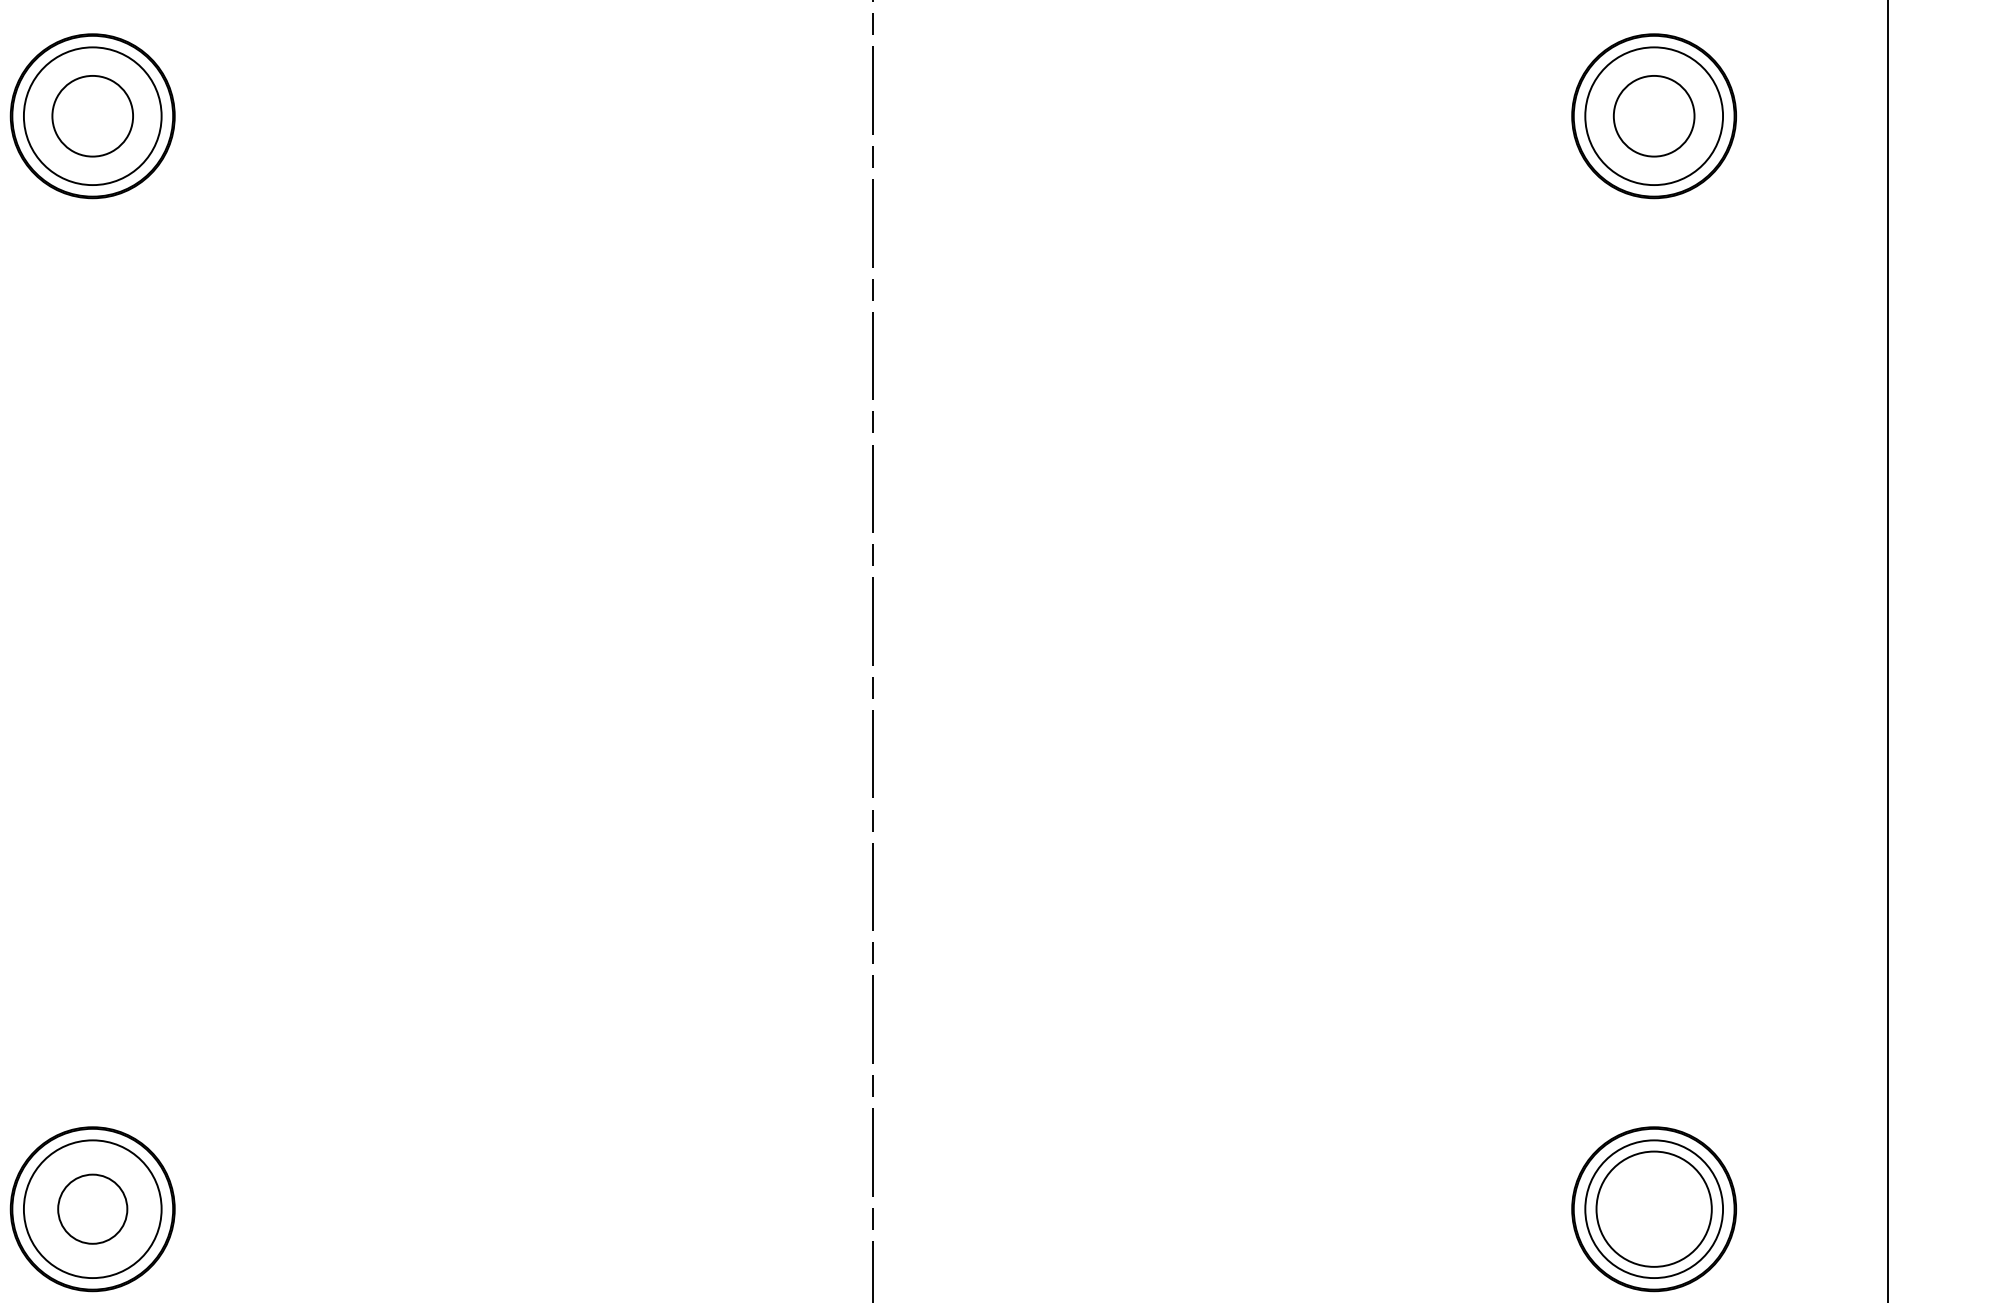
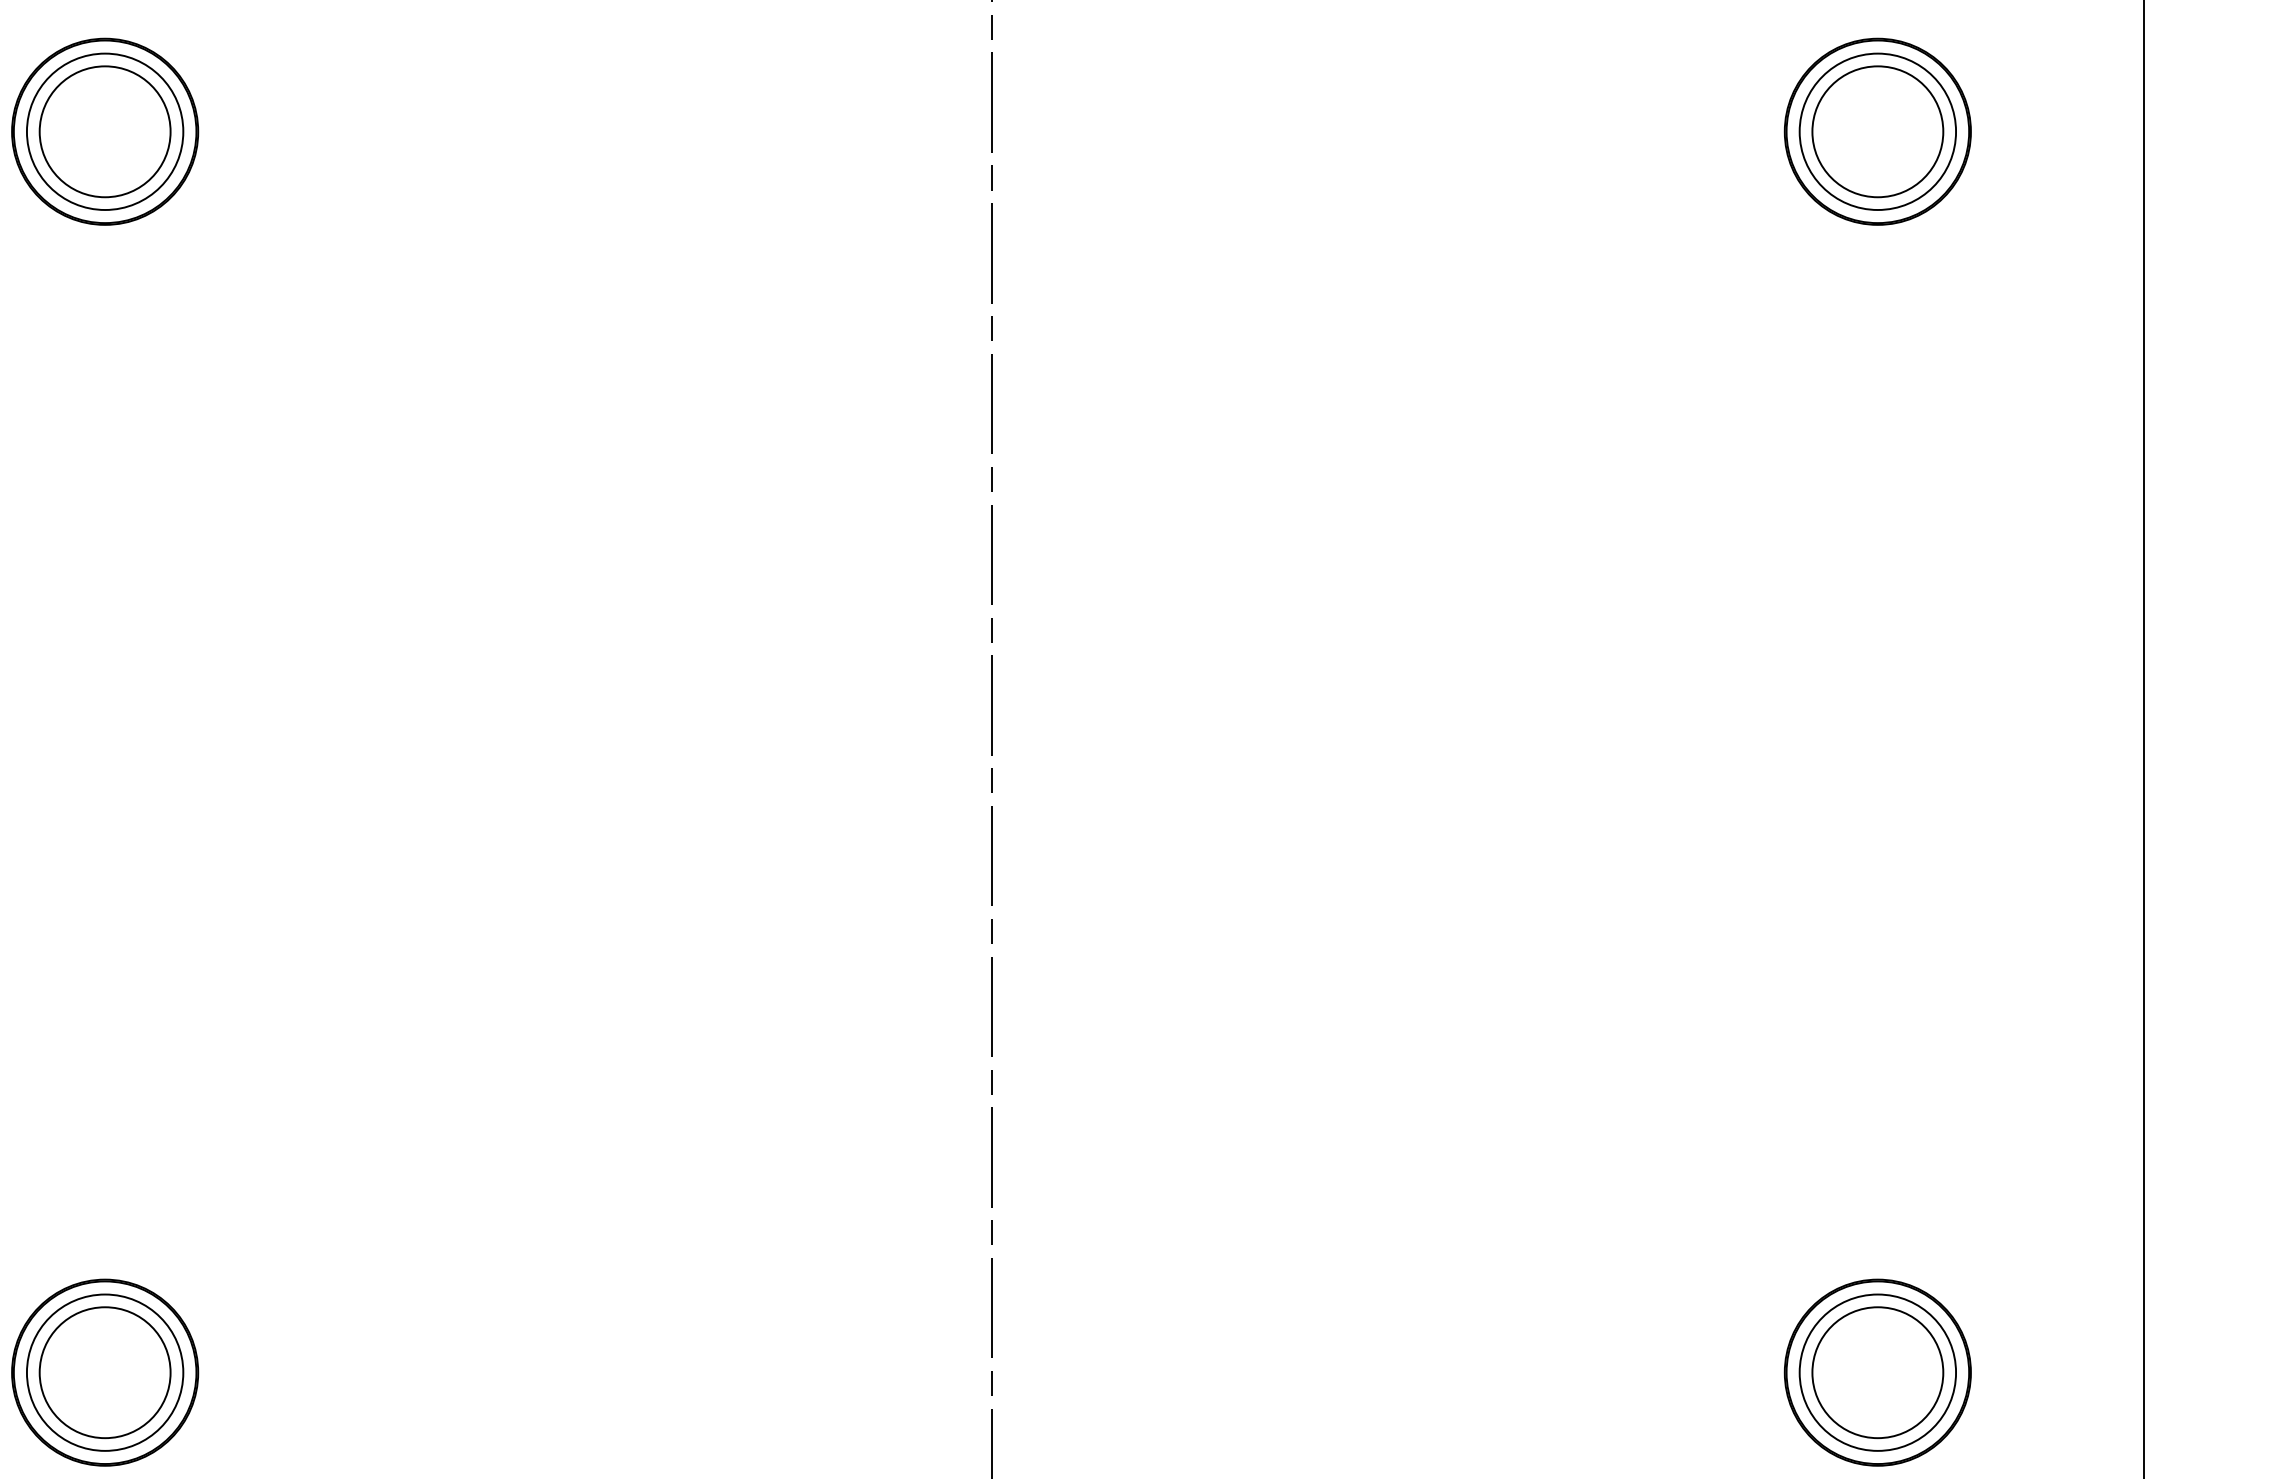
circle: (92, 115) -> (104, 131), size x1.43
circle: (1653, 115) -> (1877, 131), size x1.43
circle: (92, 1209) -> (104, 1372), size x1.67

